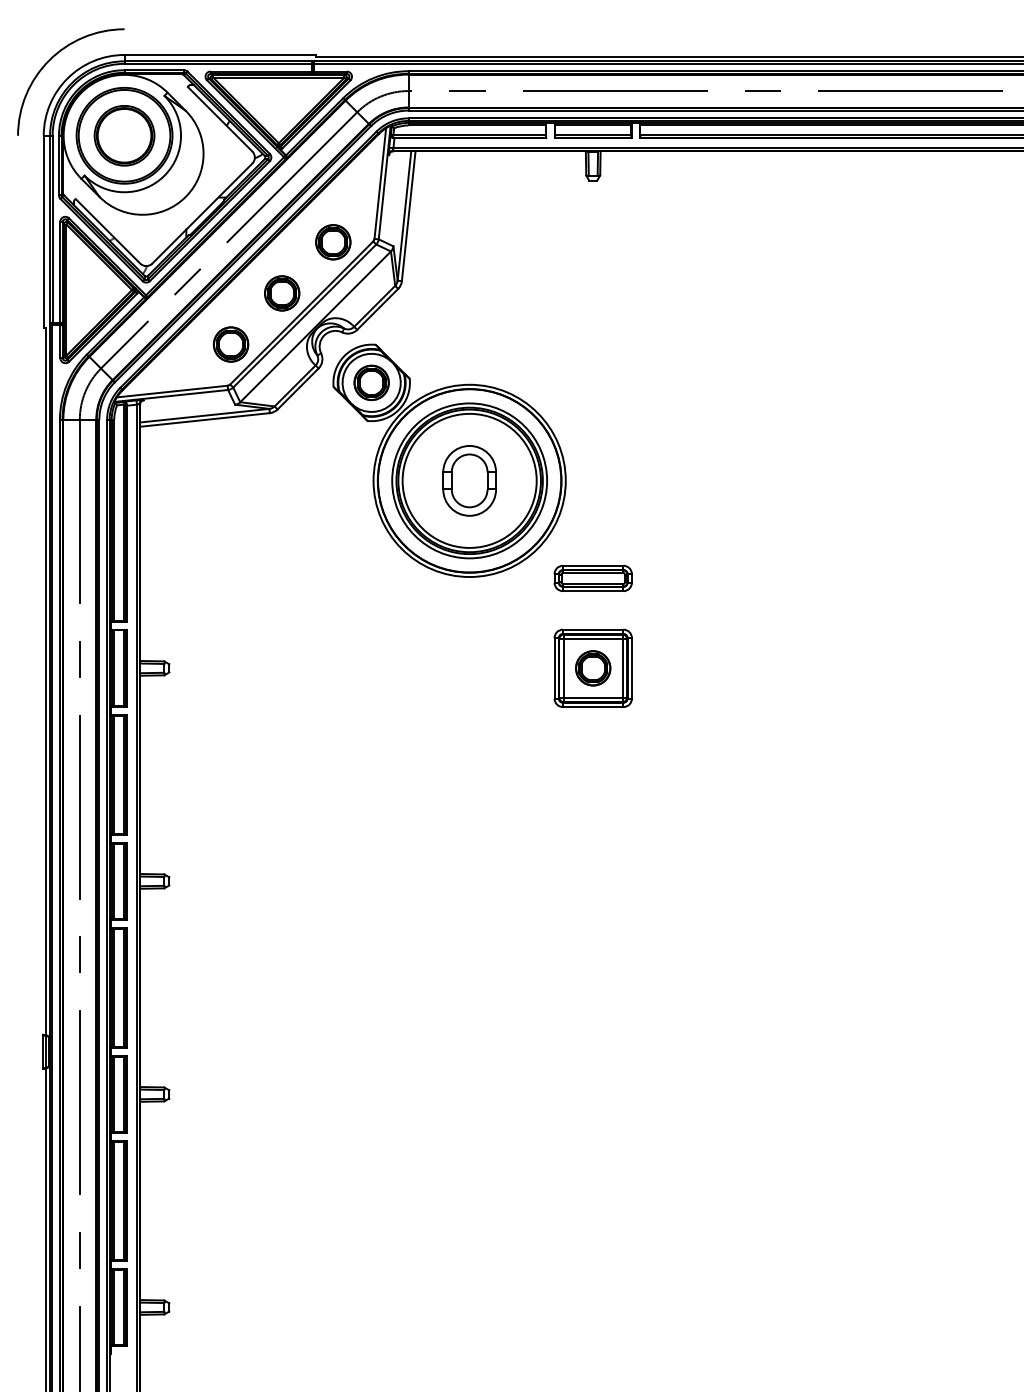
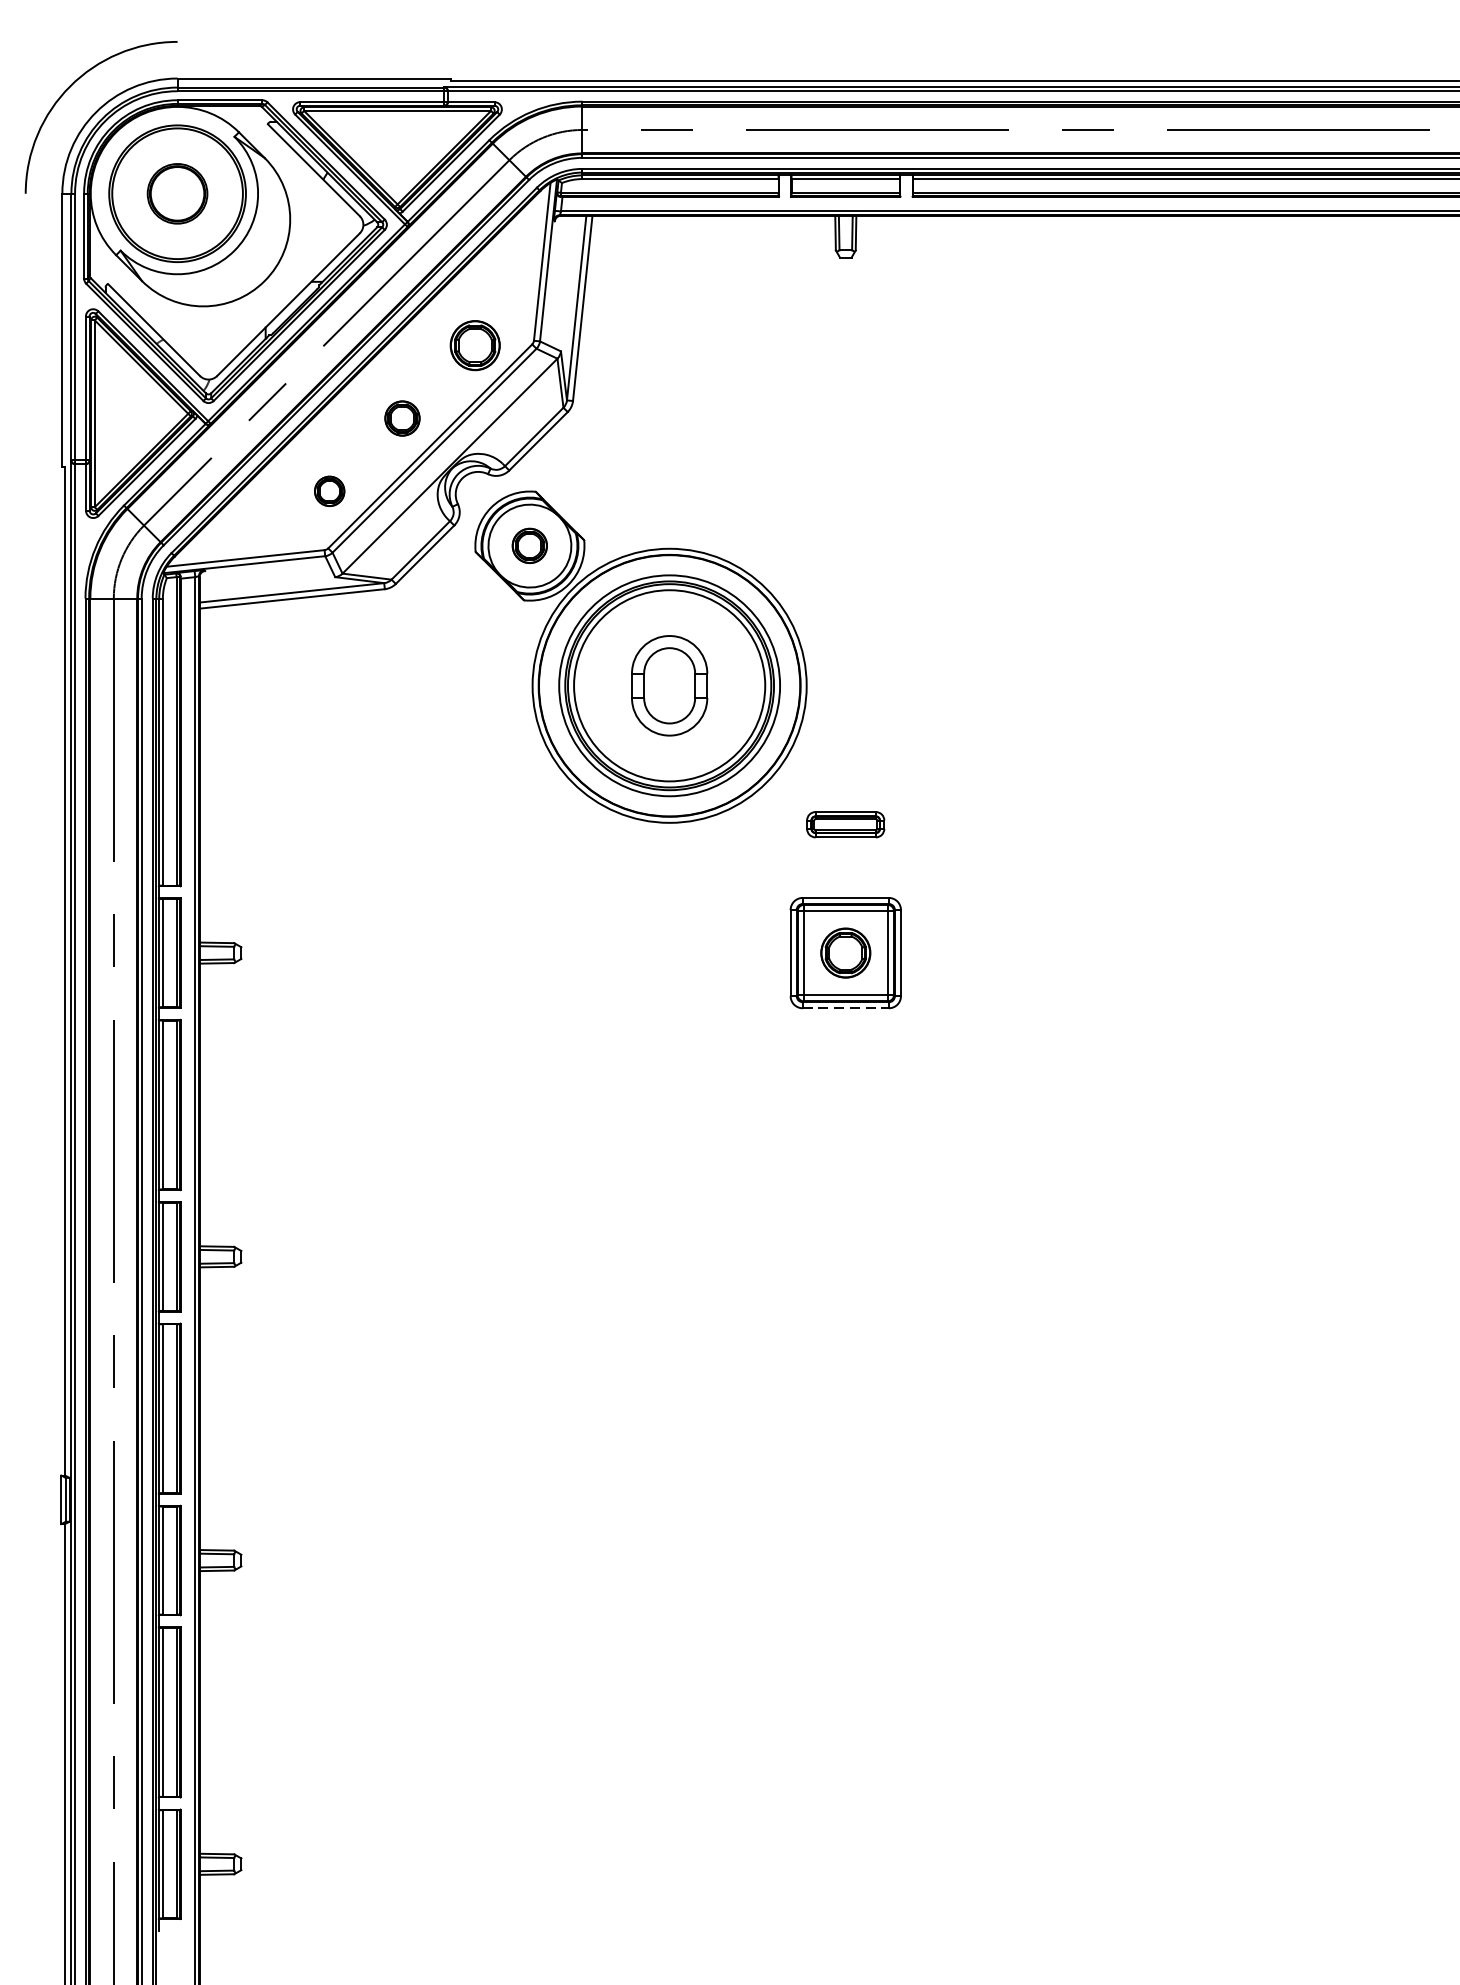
part: (124, 135) -> (177, 193), size x0.7
part: (282, 293) -> (402, 418), size x0.7
part: (231, 344) -> (330, 491), size x0.6
part: (371, 382) -> (529, 545), size x0.7
part: (592, 577) -> (844, 823), size x0.7
line: (593, 707) -> (846, 1008), solid -> dashed

